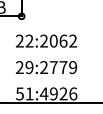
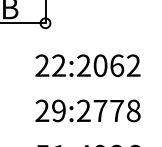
text: (73, 67) -> (134, 110), 29:2779 -> 29:2778

